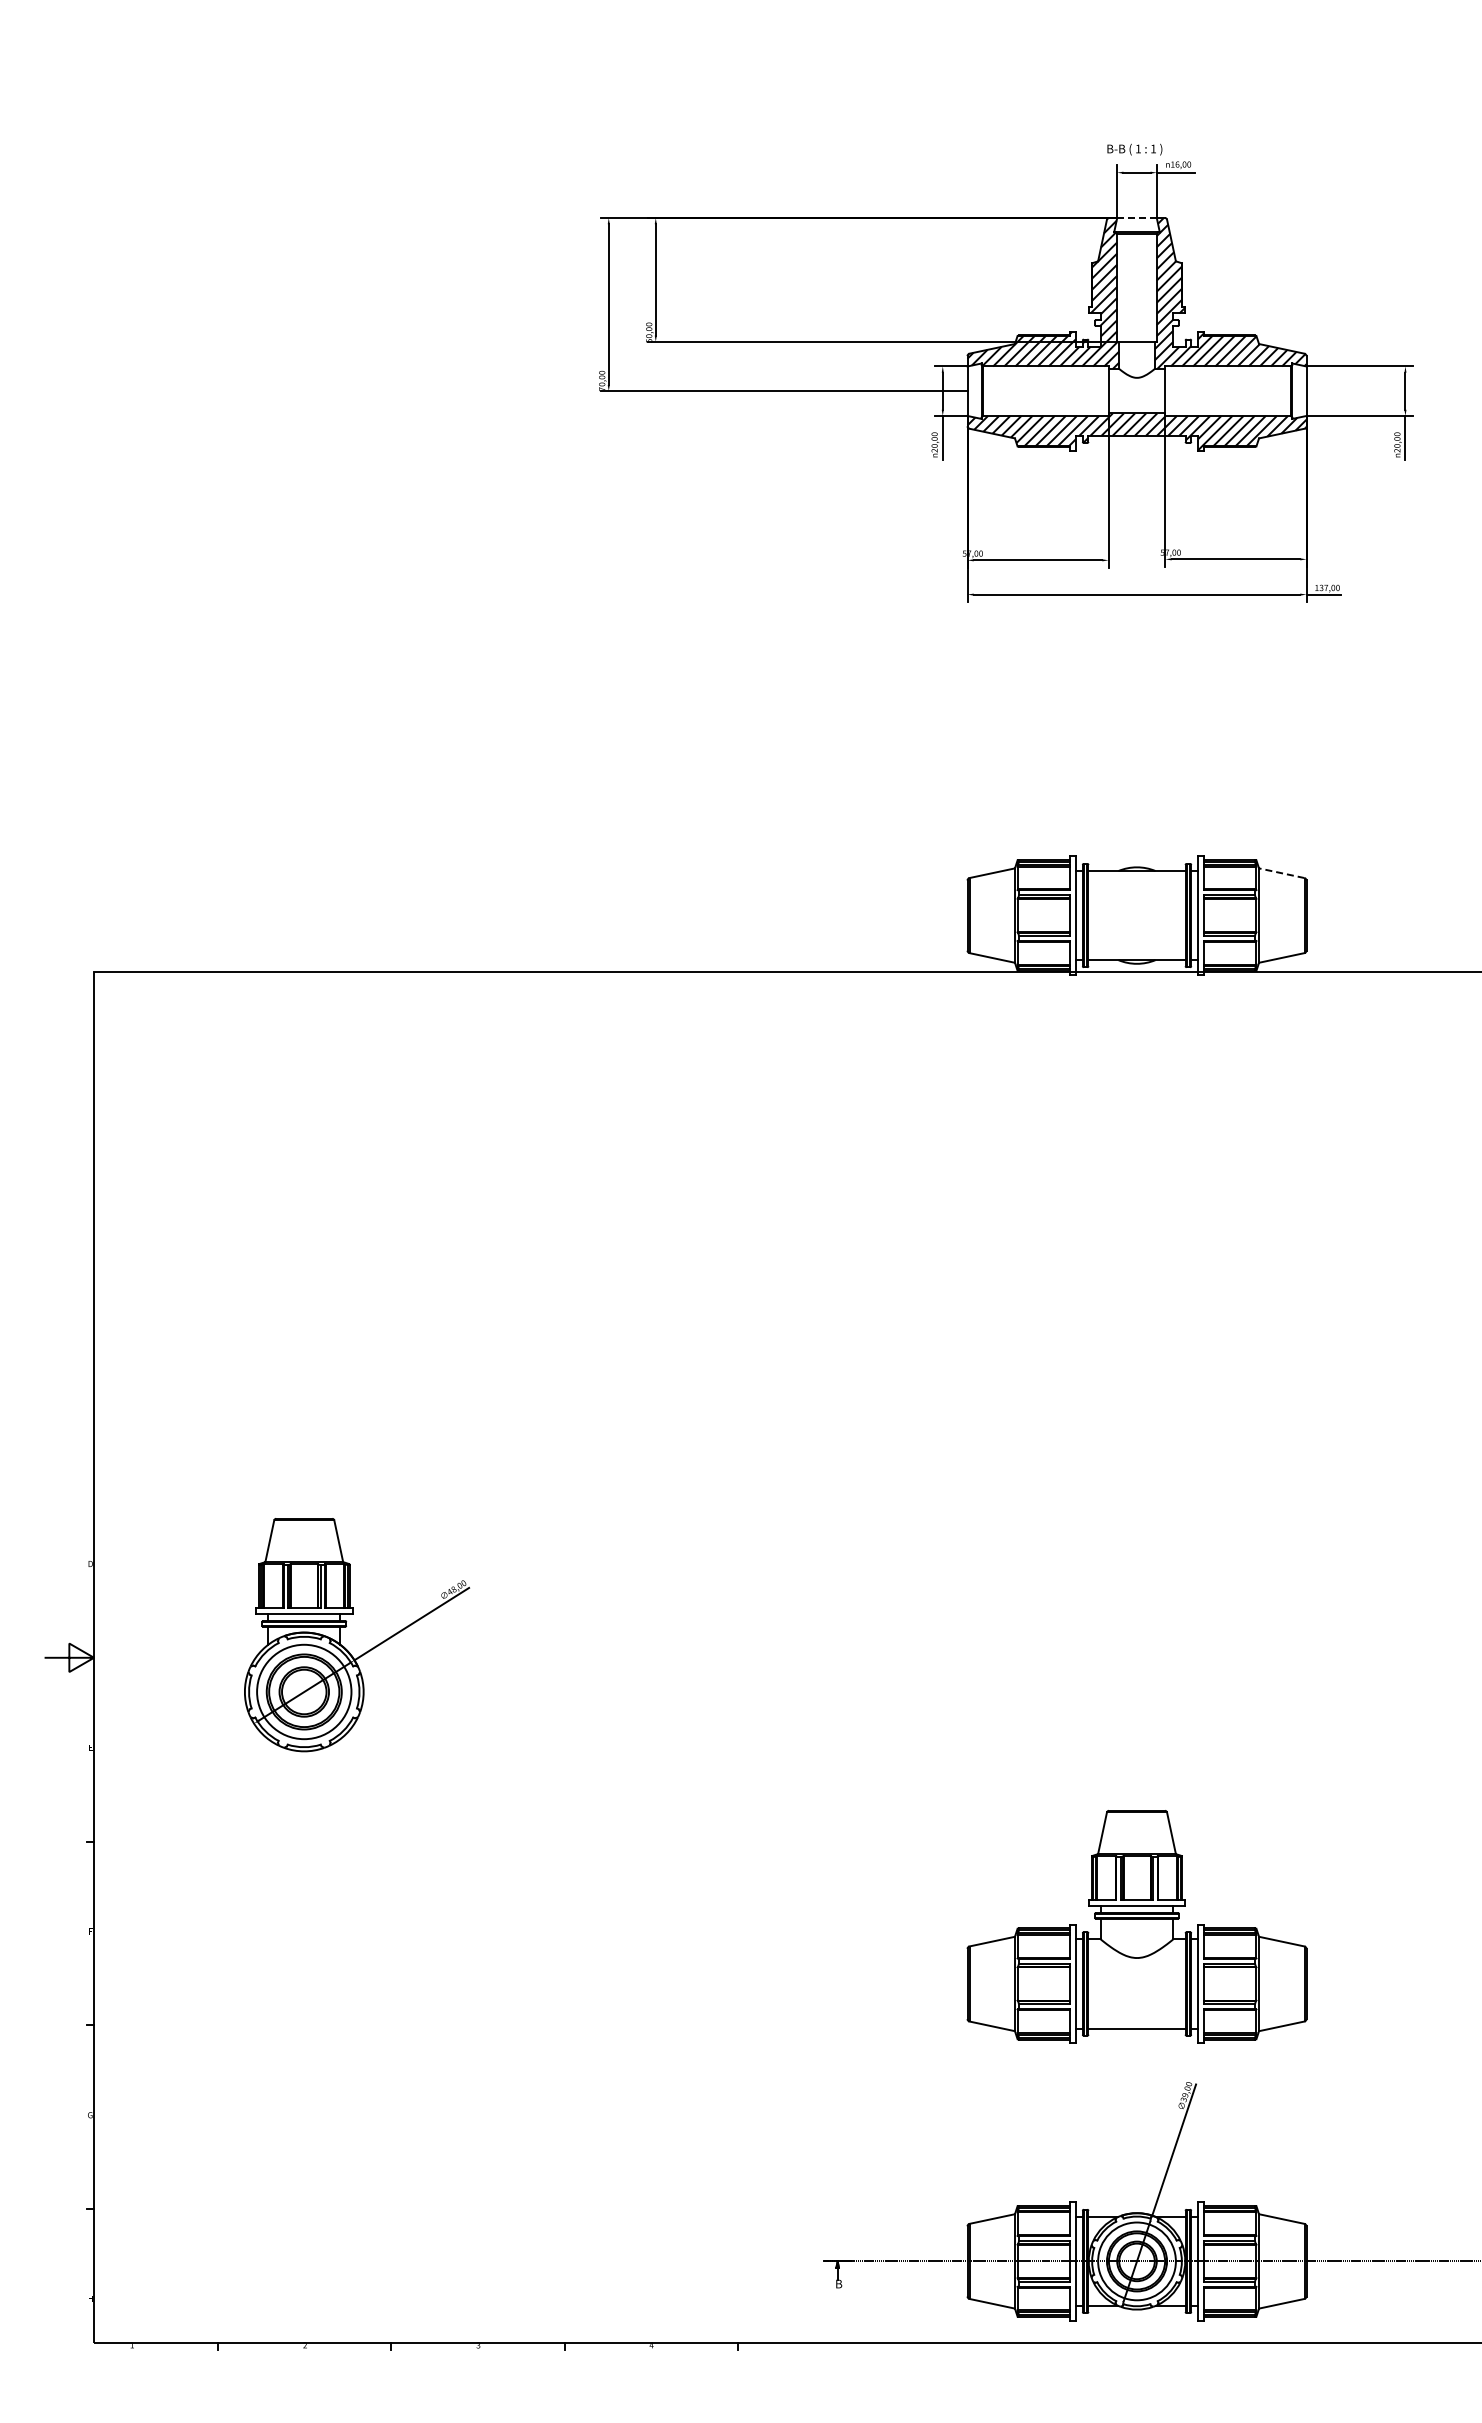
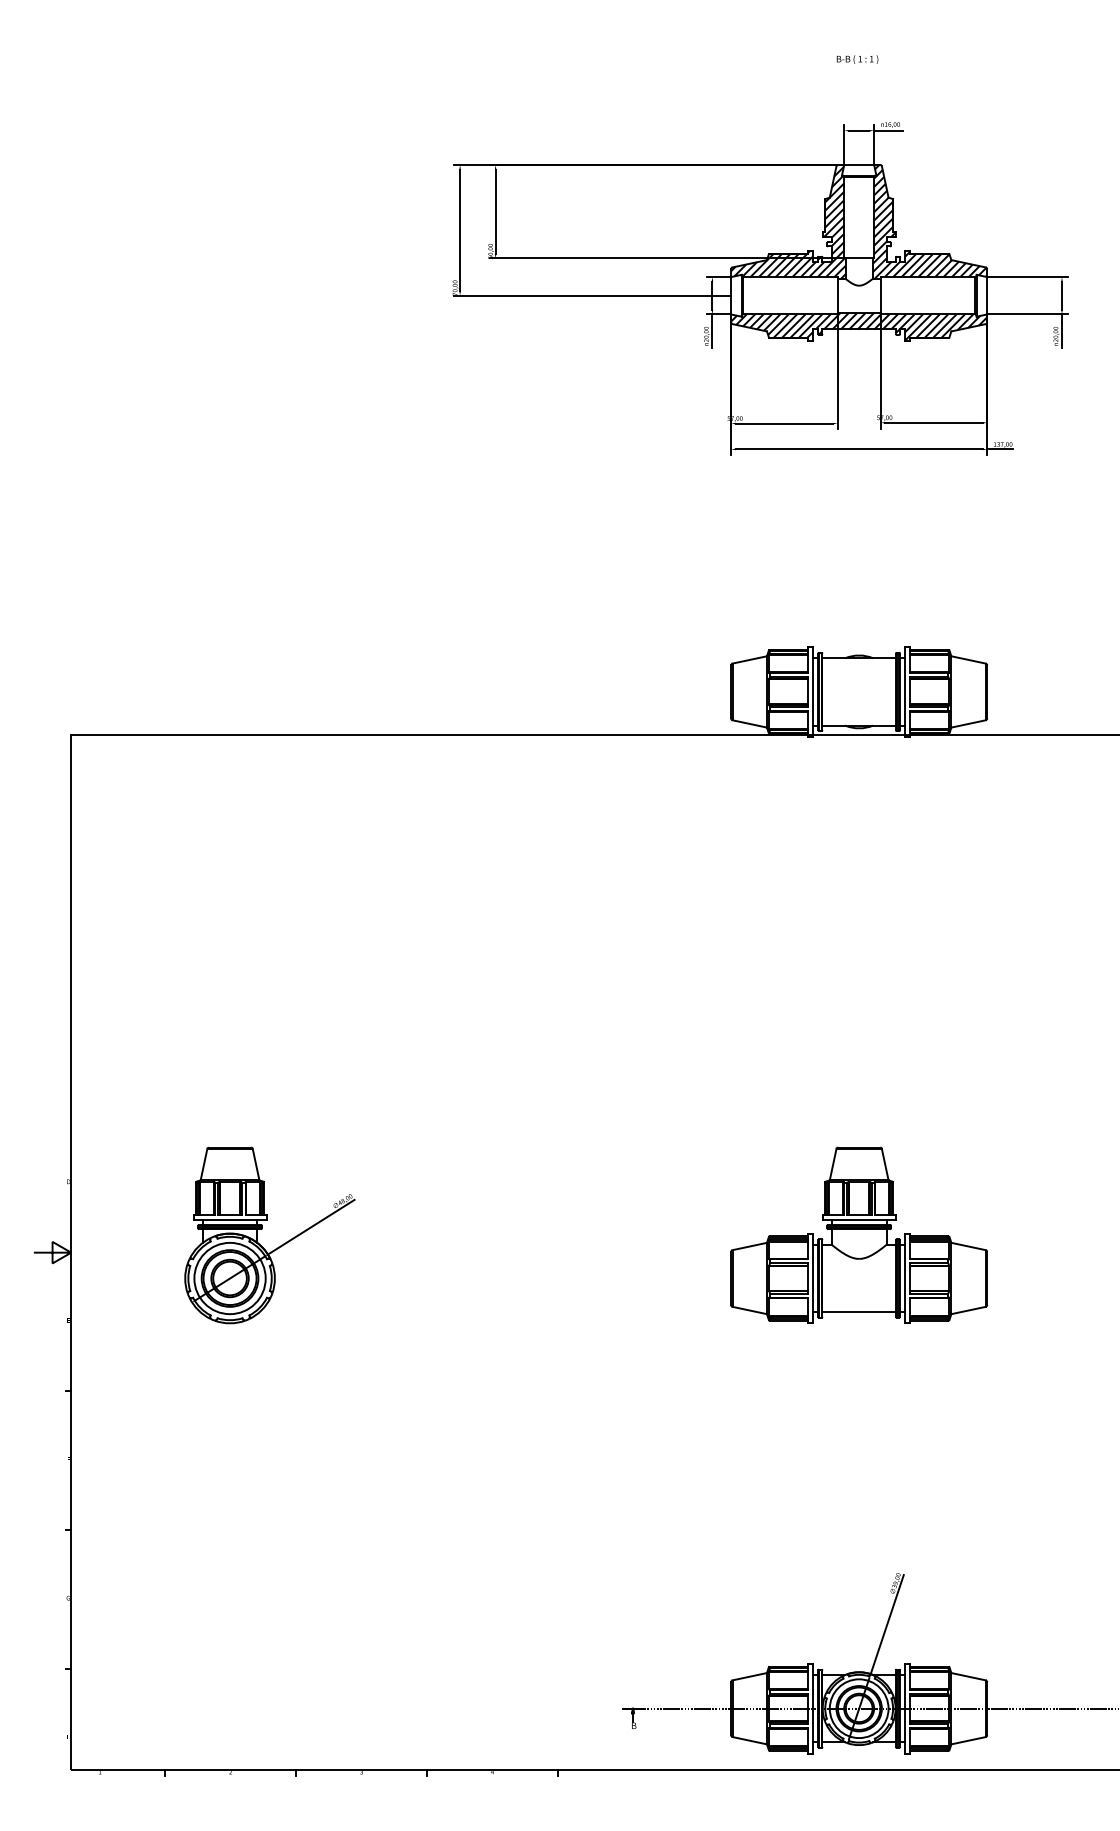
text: (1134, 149) -> (857, 59), moved
line: (1137, 218) -> (859, 165), dashed -> solid
line: (1281, 873) -> (968, 660), dashed -> solid
part: (1136, 1926) -> (858, 1235), moved

